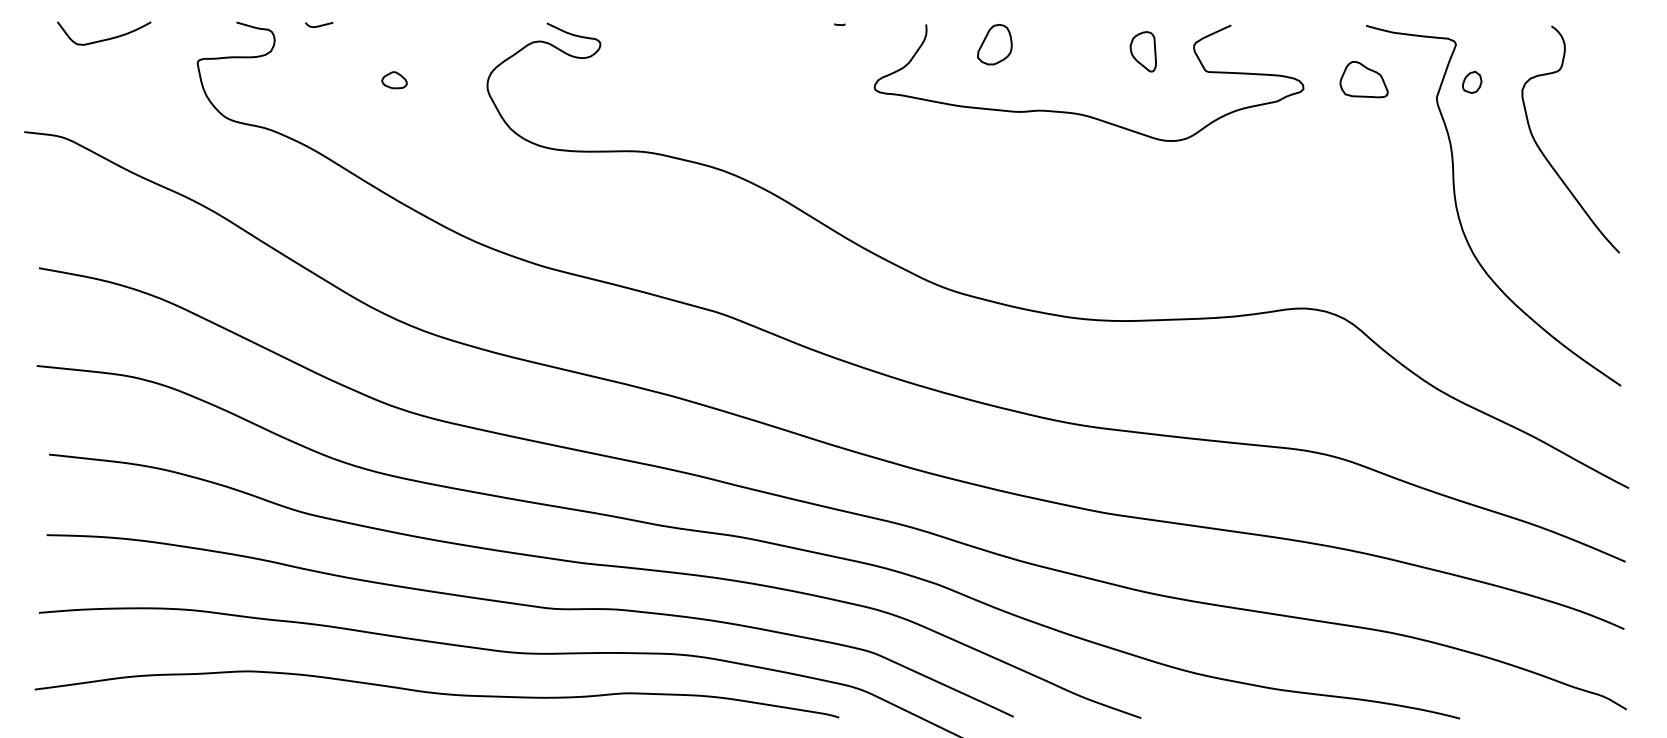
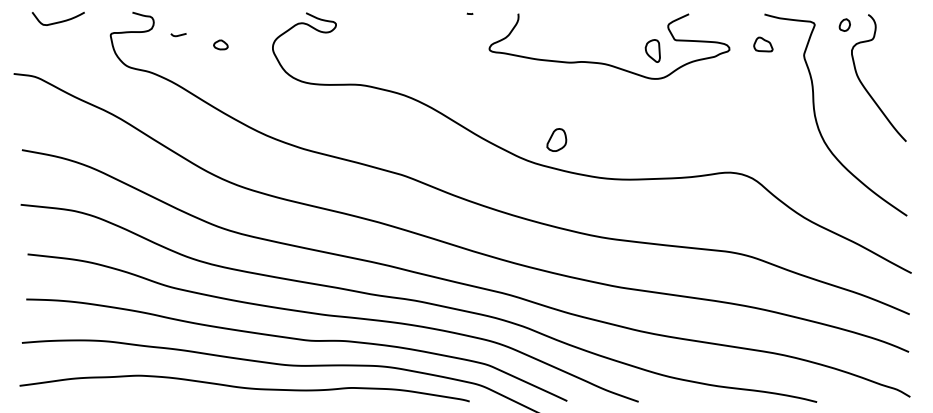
curve: (318, 25) -> (178, 35), moved
part: (994, 43) -> (556, 139), moved
part: (1142, 50) -> (652, 50), moved
part: (1364, 79) -> (763, 44), size x0.7
part: (1471, 81) -> (844, 24), moved

